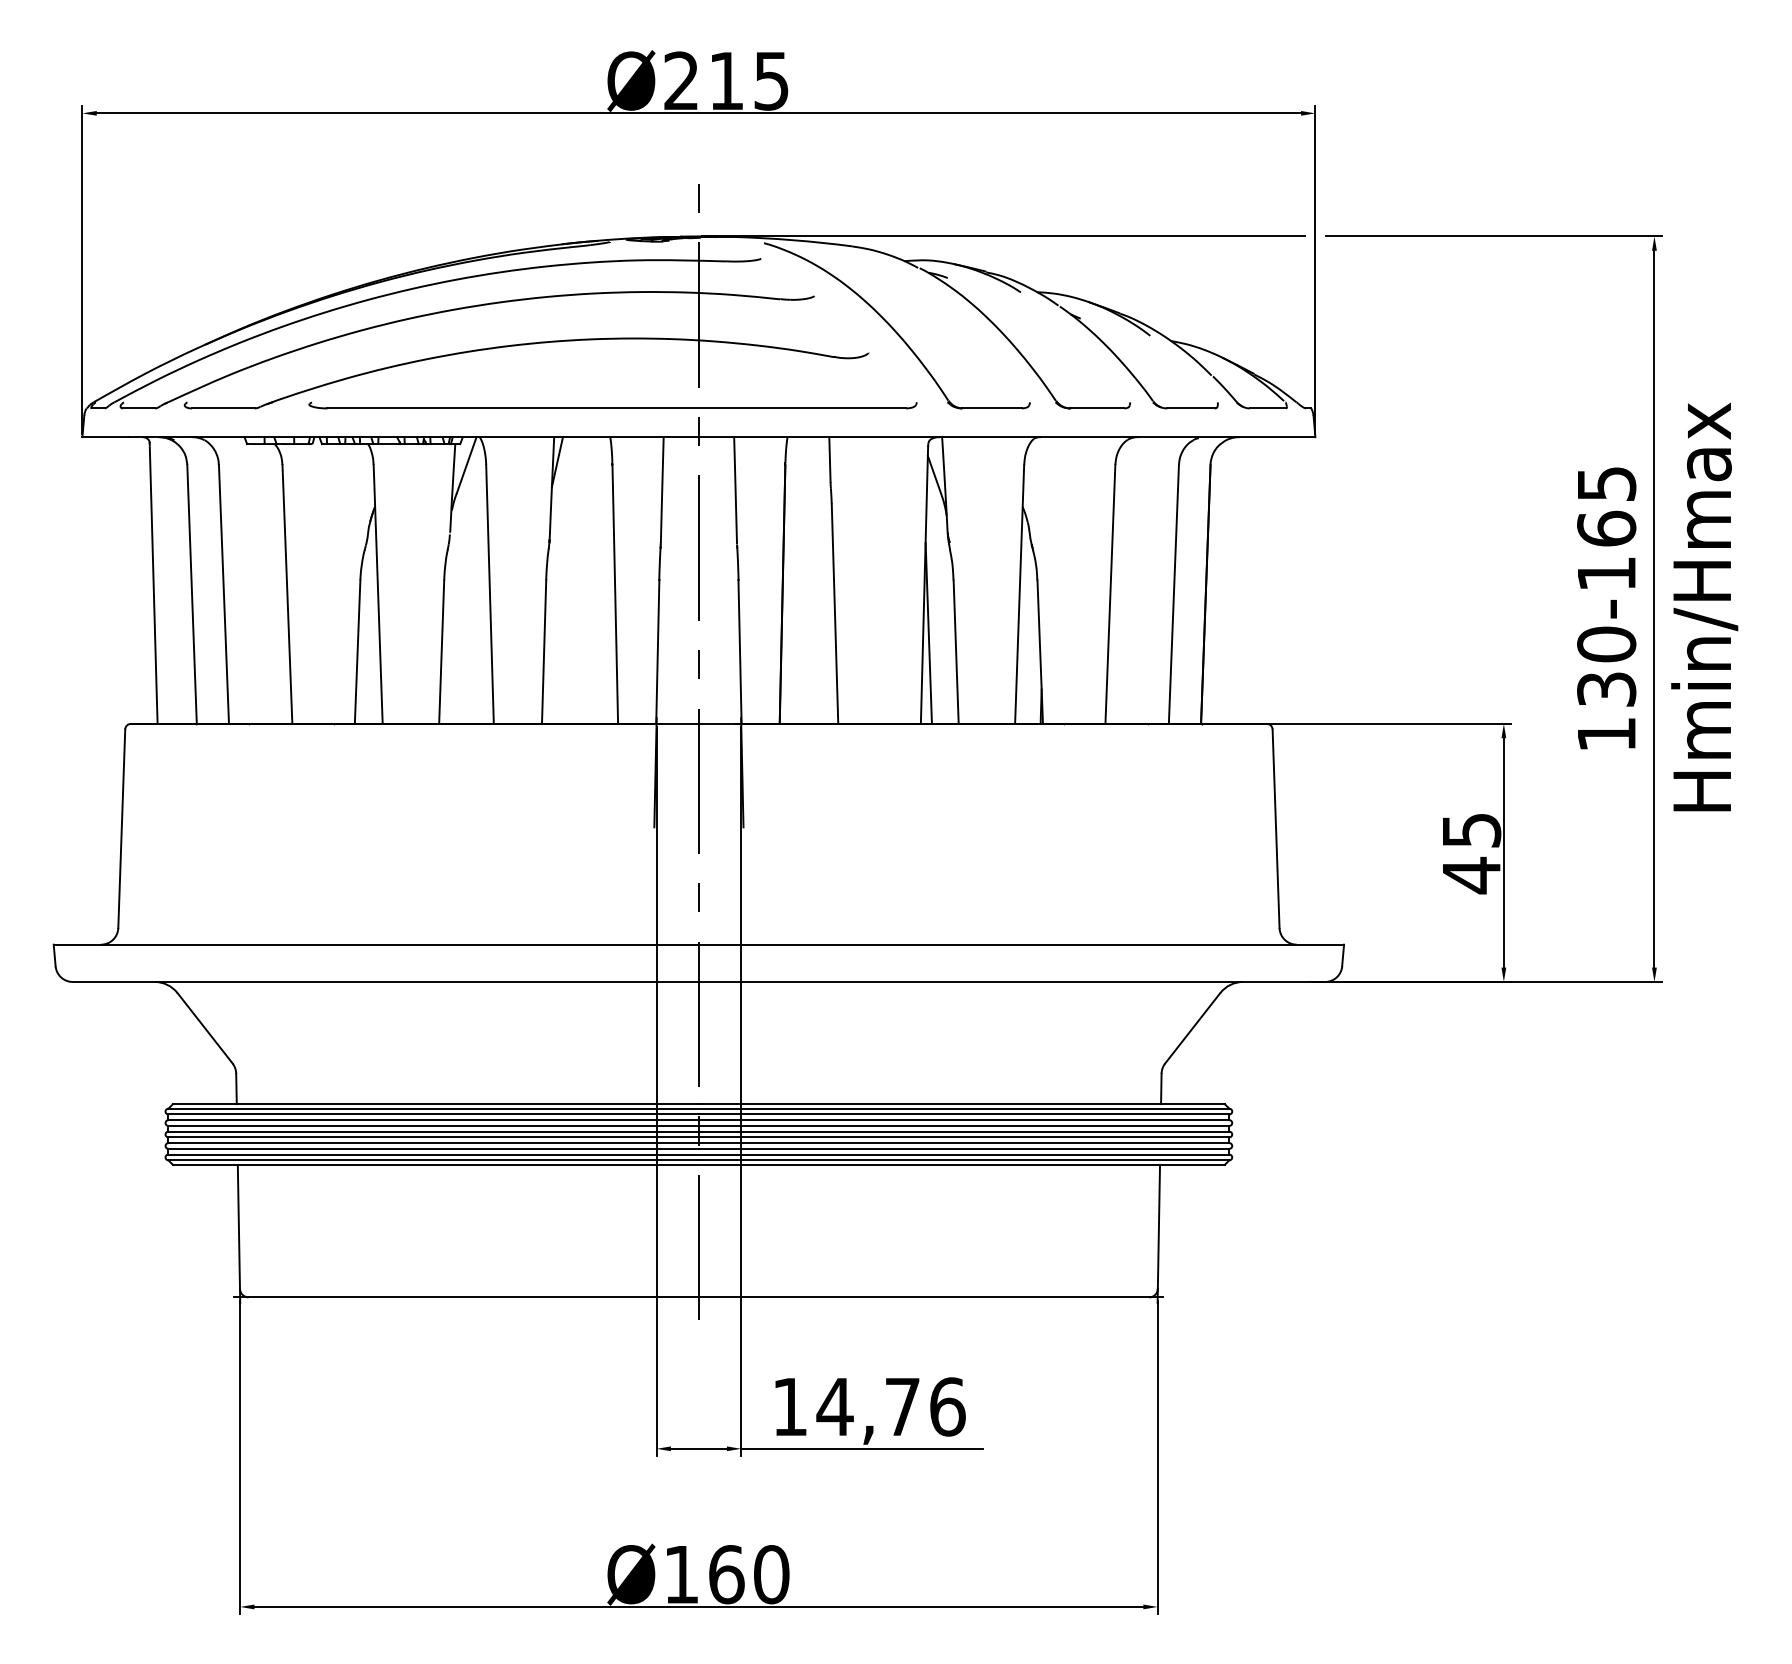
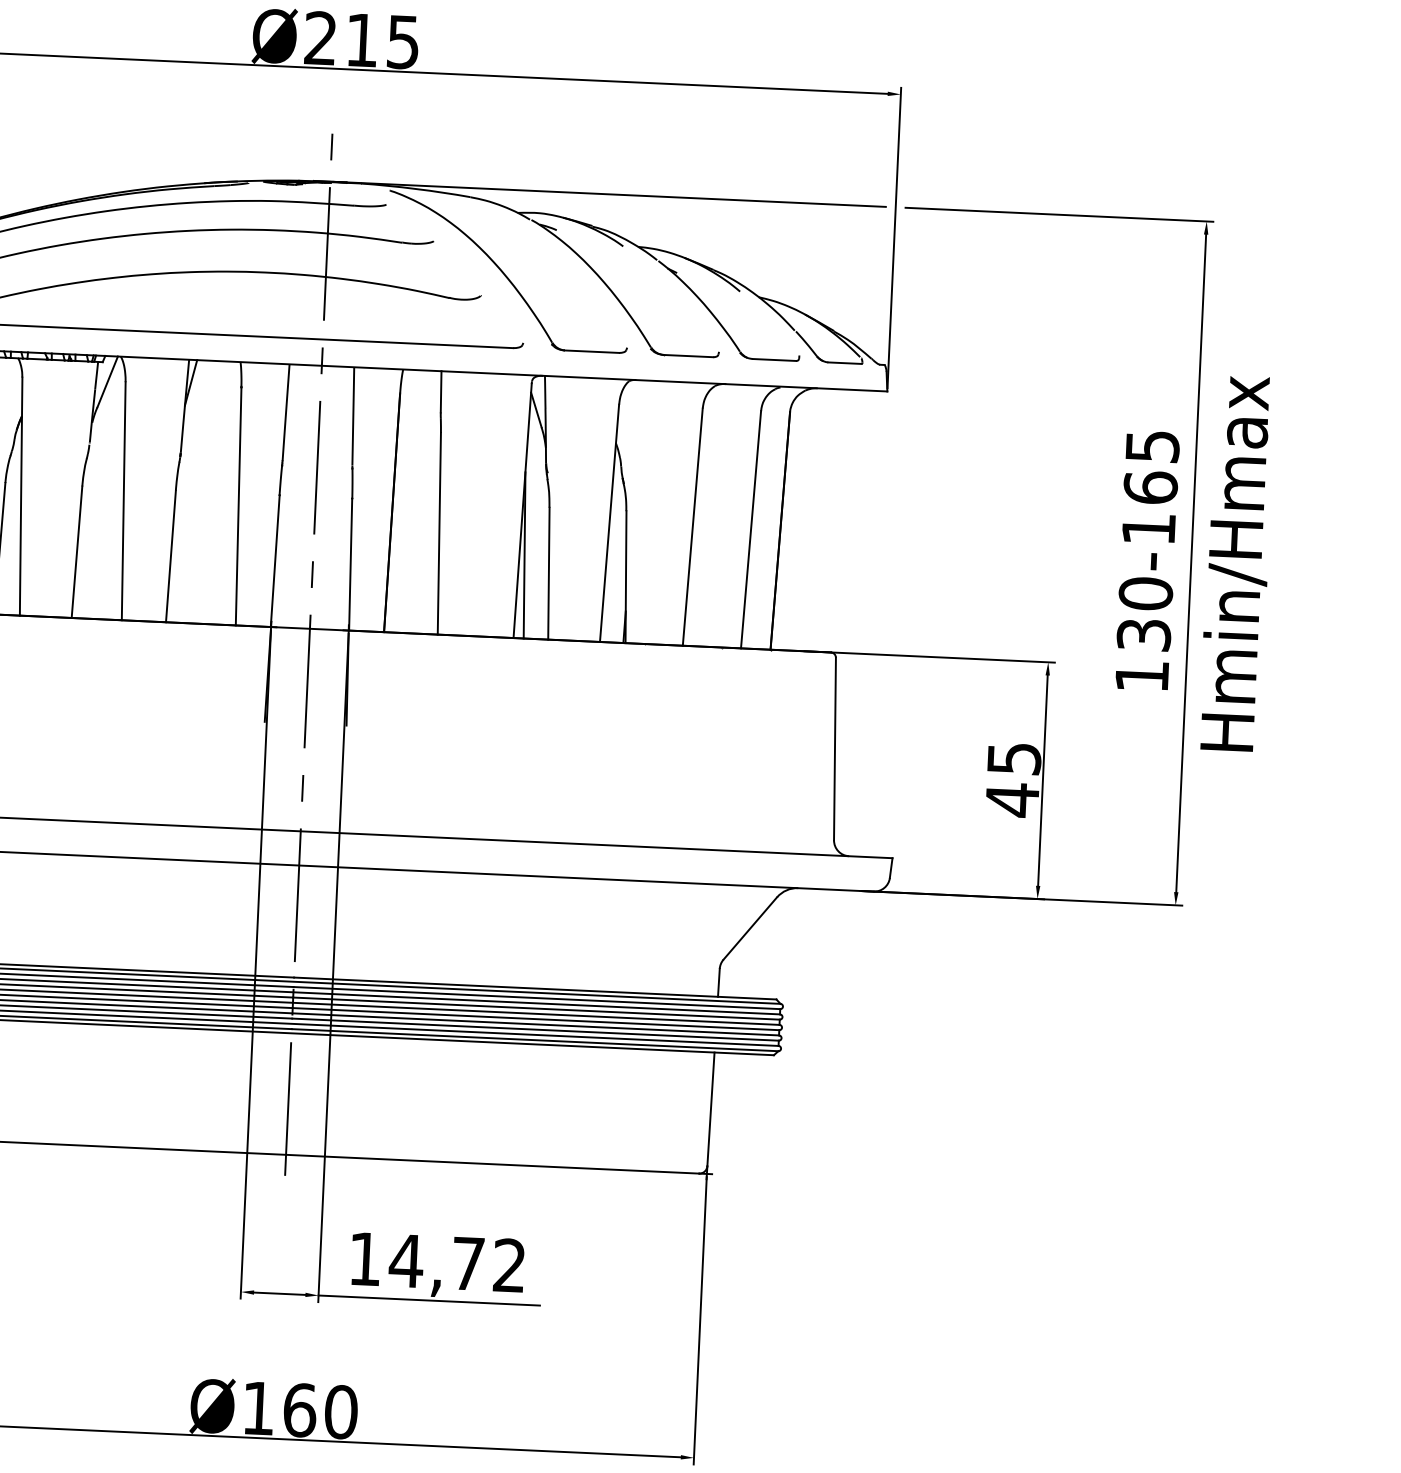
text: (947, 1406) -> (509, 1265), 14,76 -> 14,72

